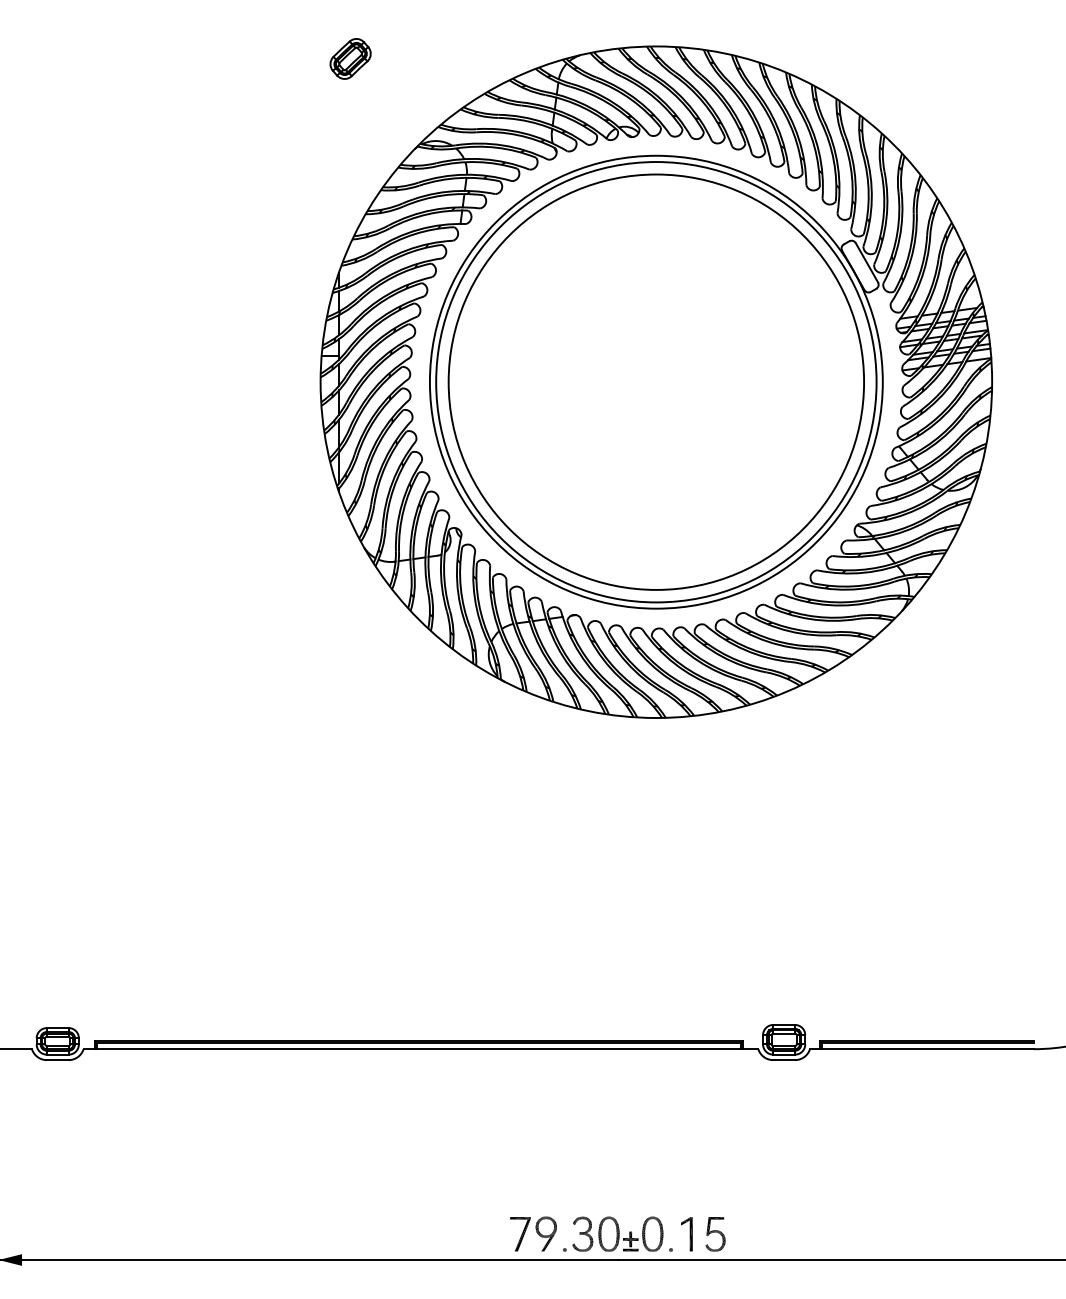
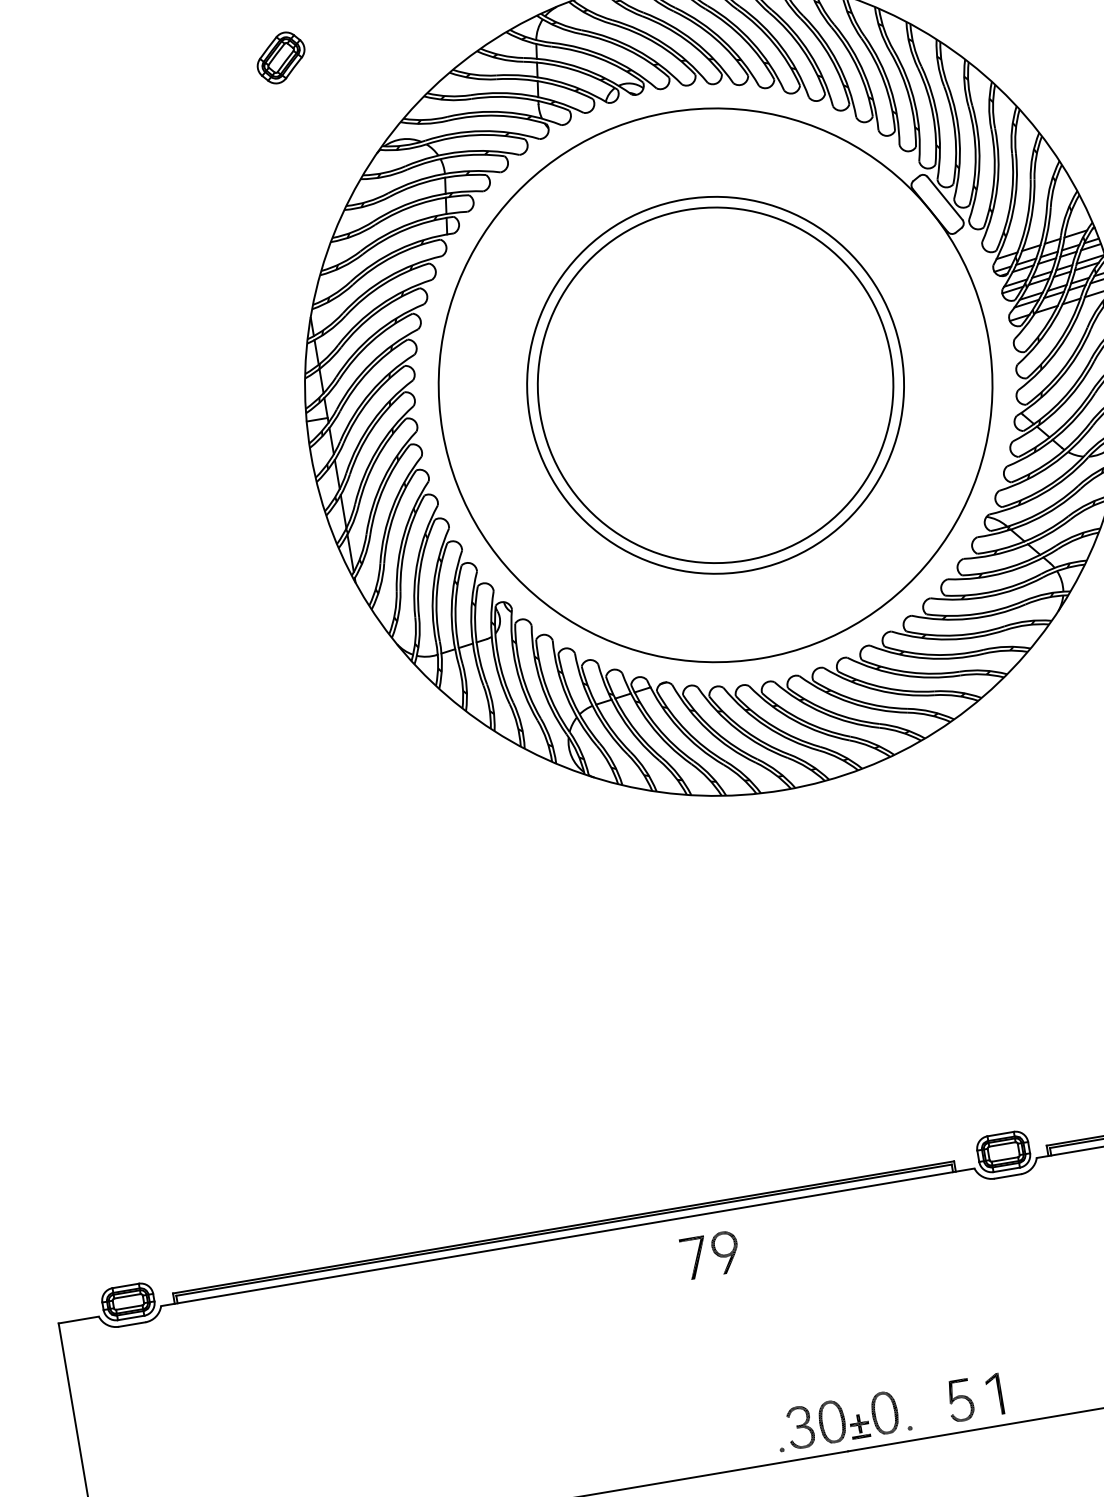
circle: (656, 381) -> (715, 384), size x0.7
circle: (656, 382) -> (715, 385), size x0.7
part: (533, 1233) -> (710, 1254), moved
part: (686, 1234) -> (994, 1394), moved

